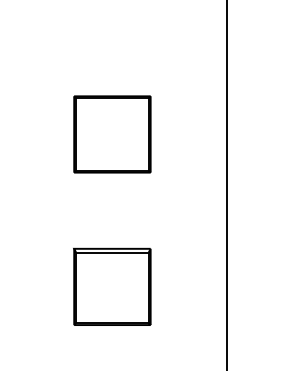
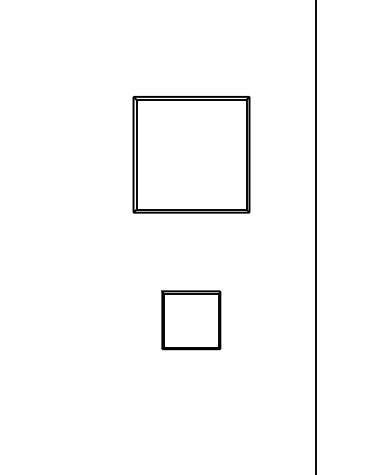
part: (112, 134) -> (191, 154), size x1.4
part: (111, 287) -> (190, 320), size x0.7

